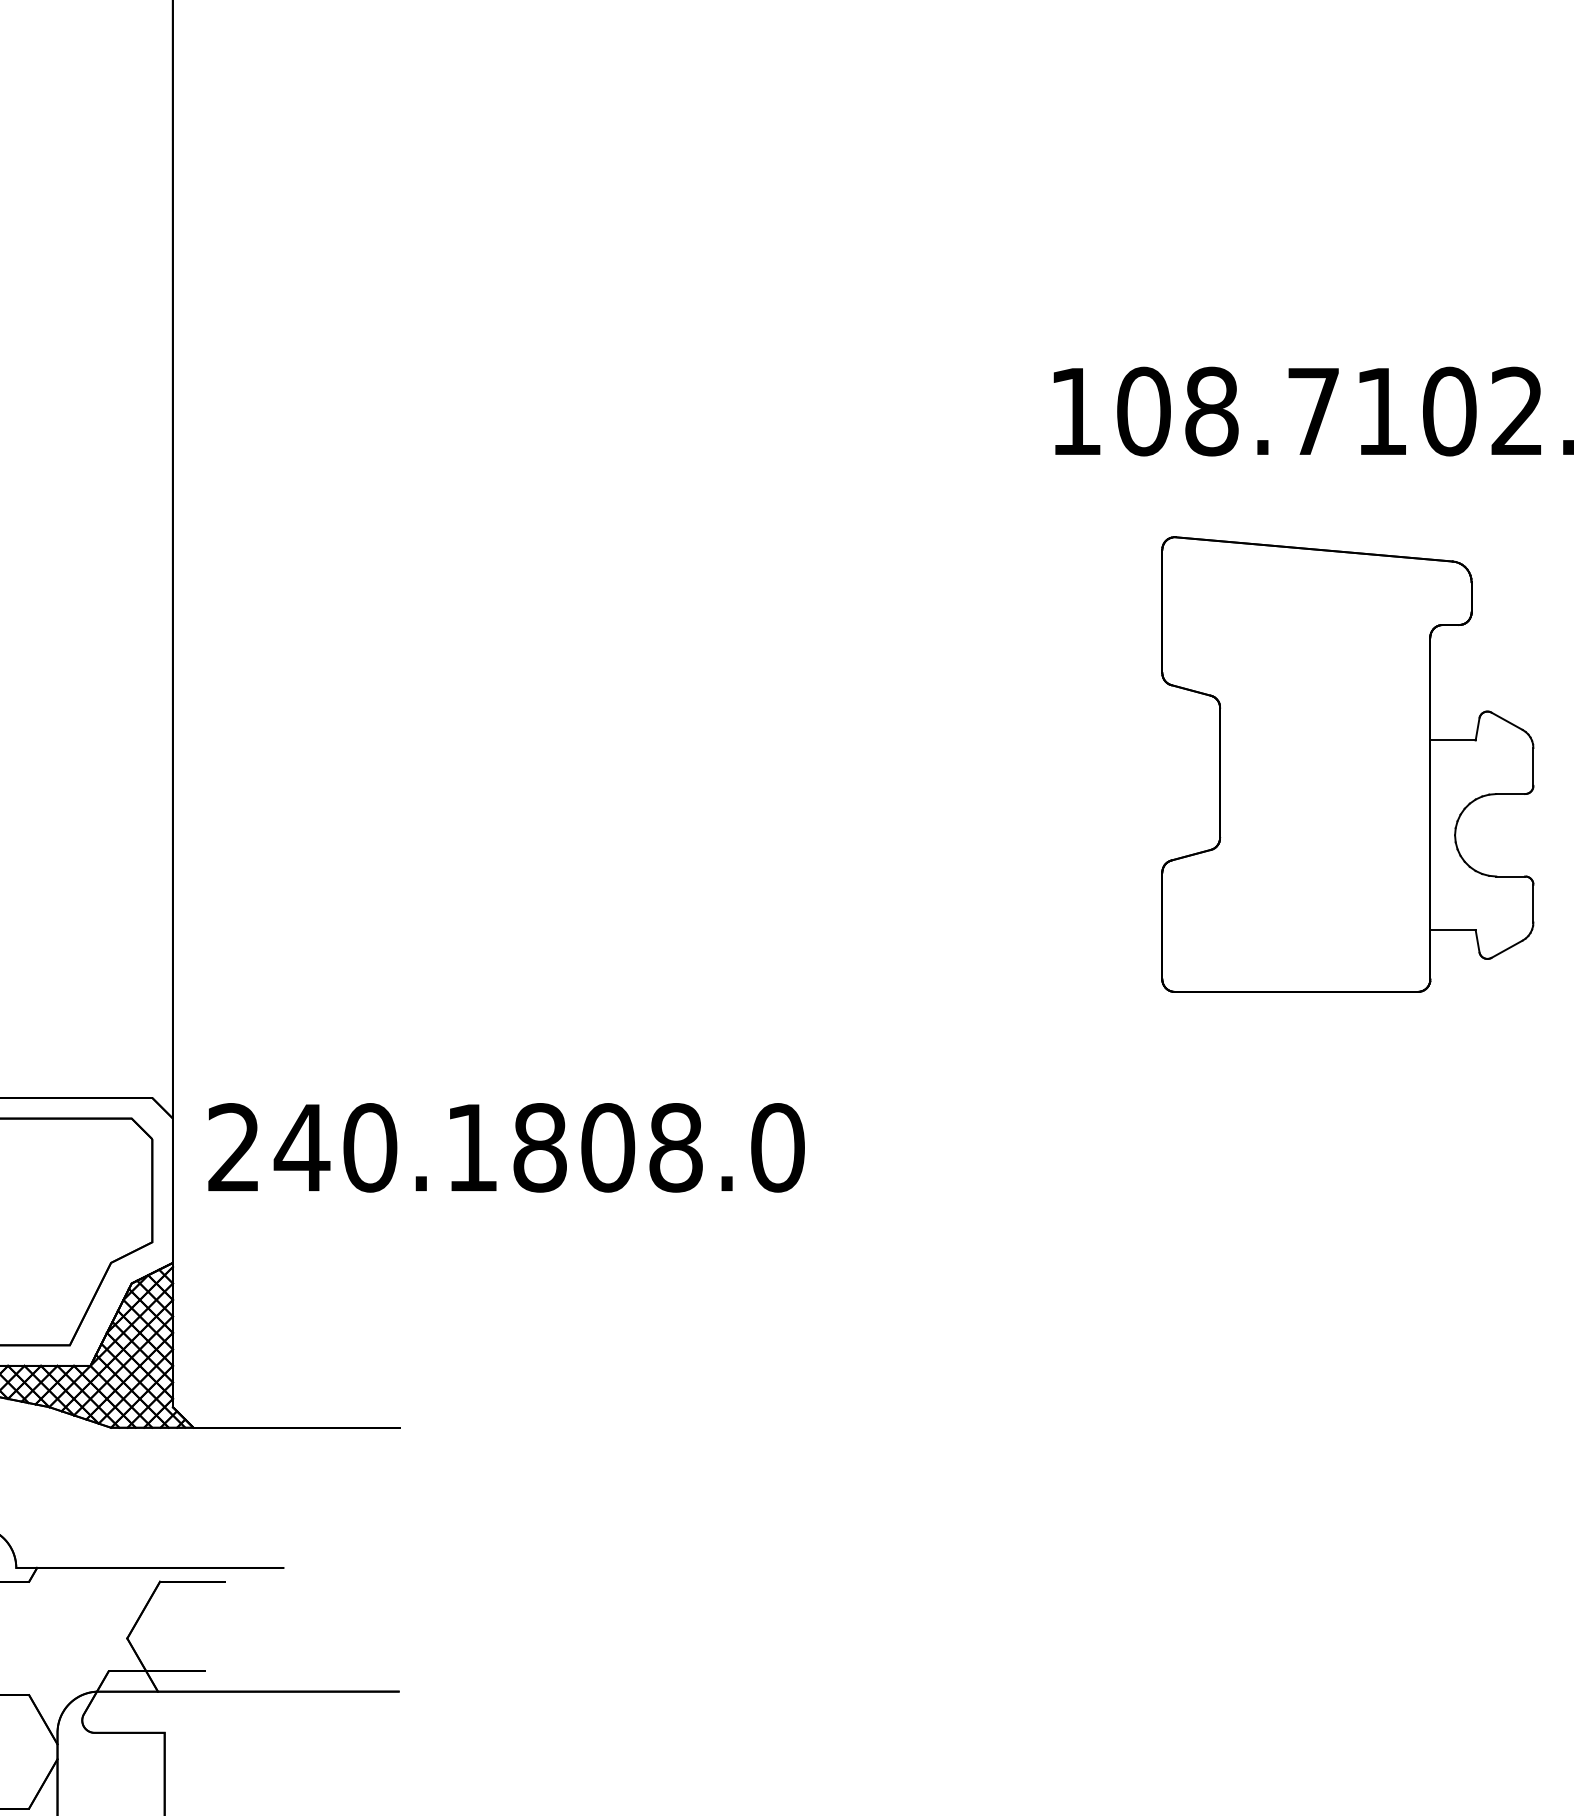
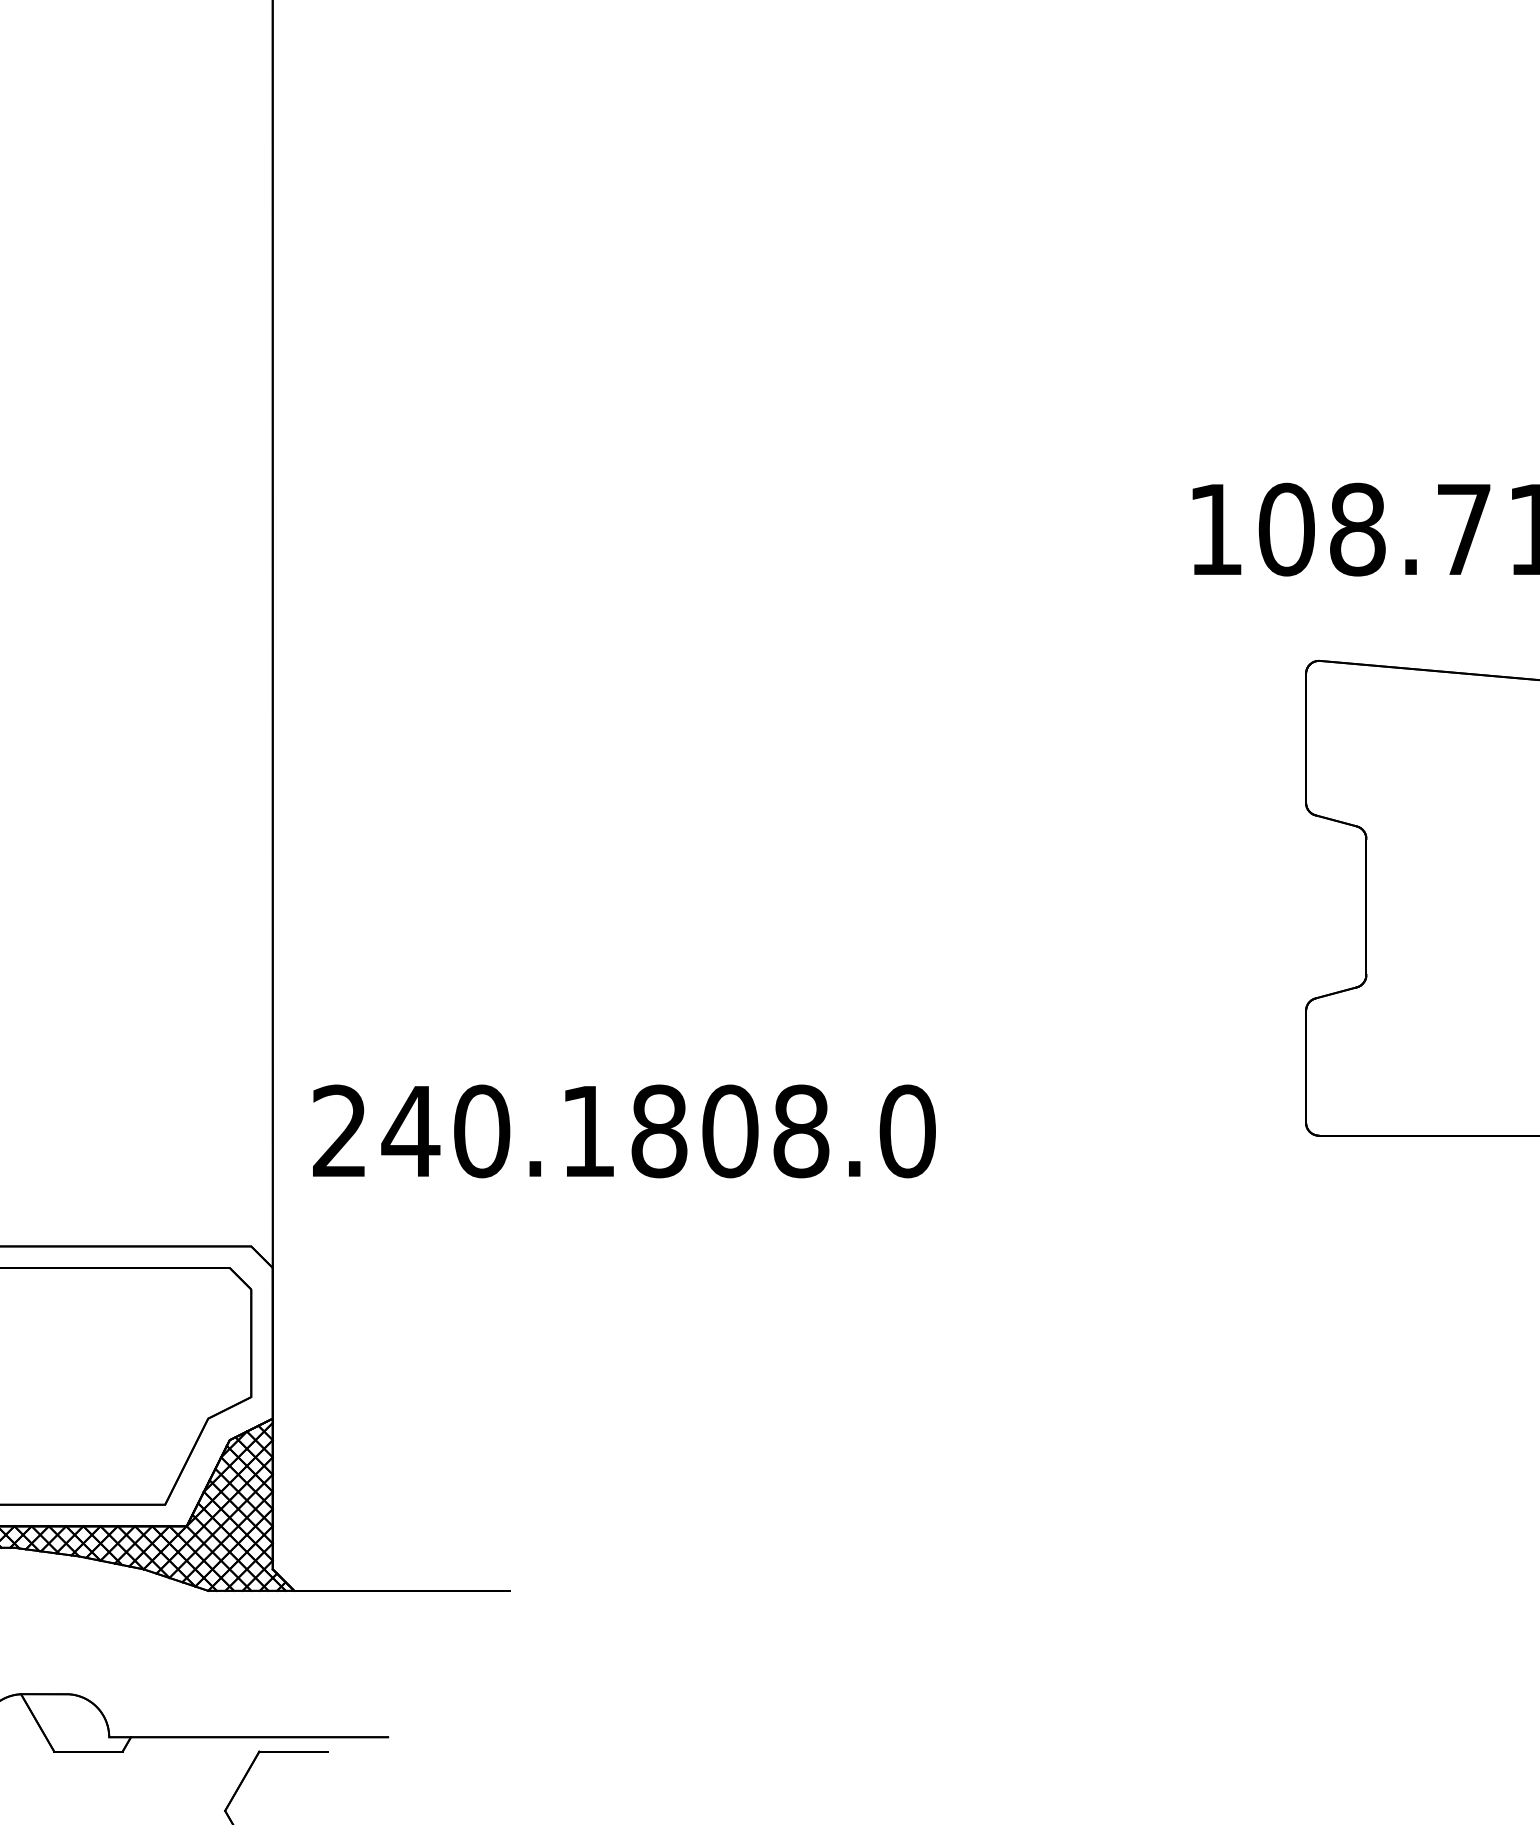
text: (506, 1147) -> (624, 1131), moved

